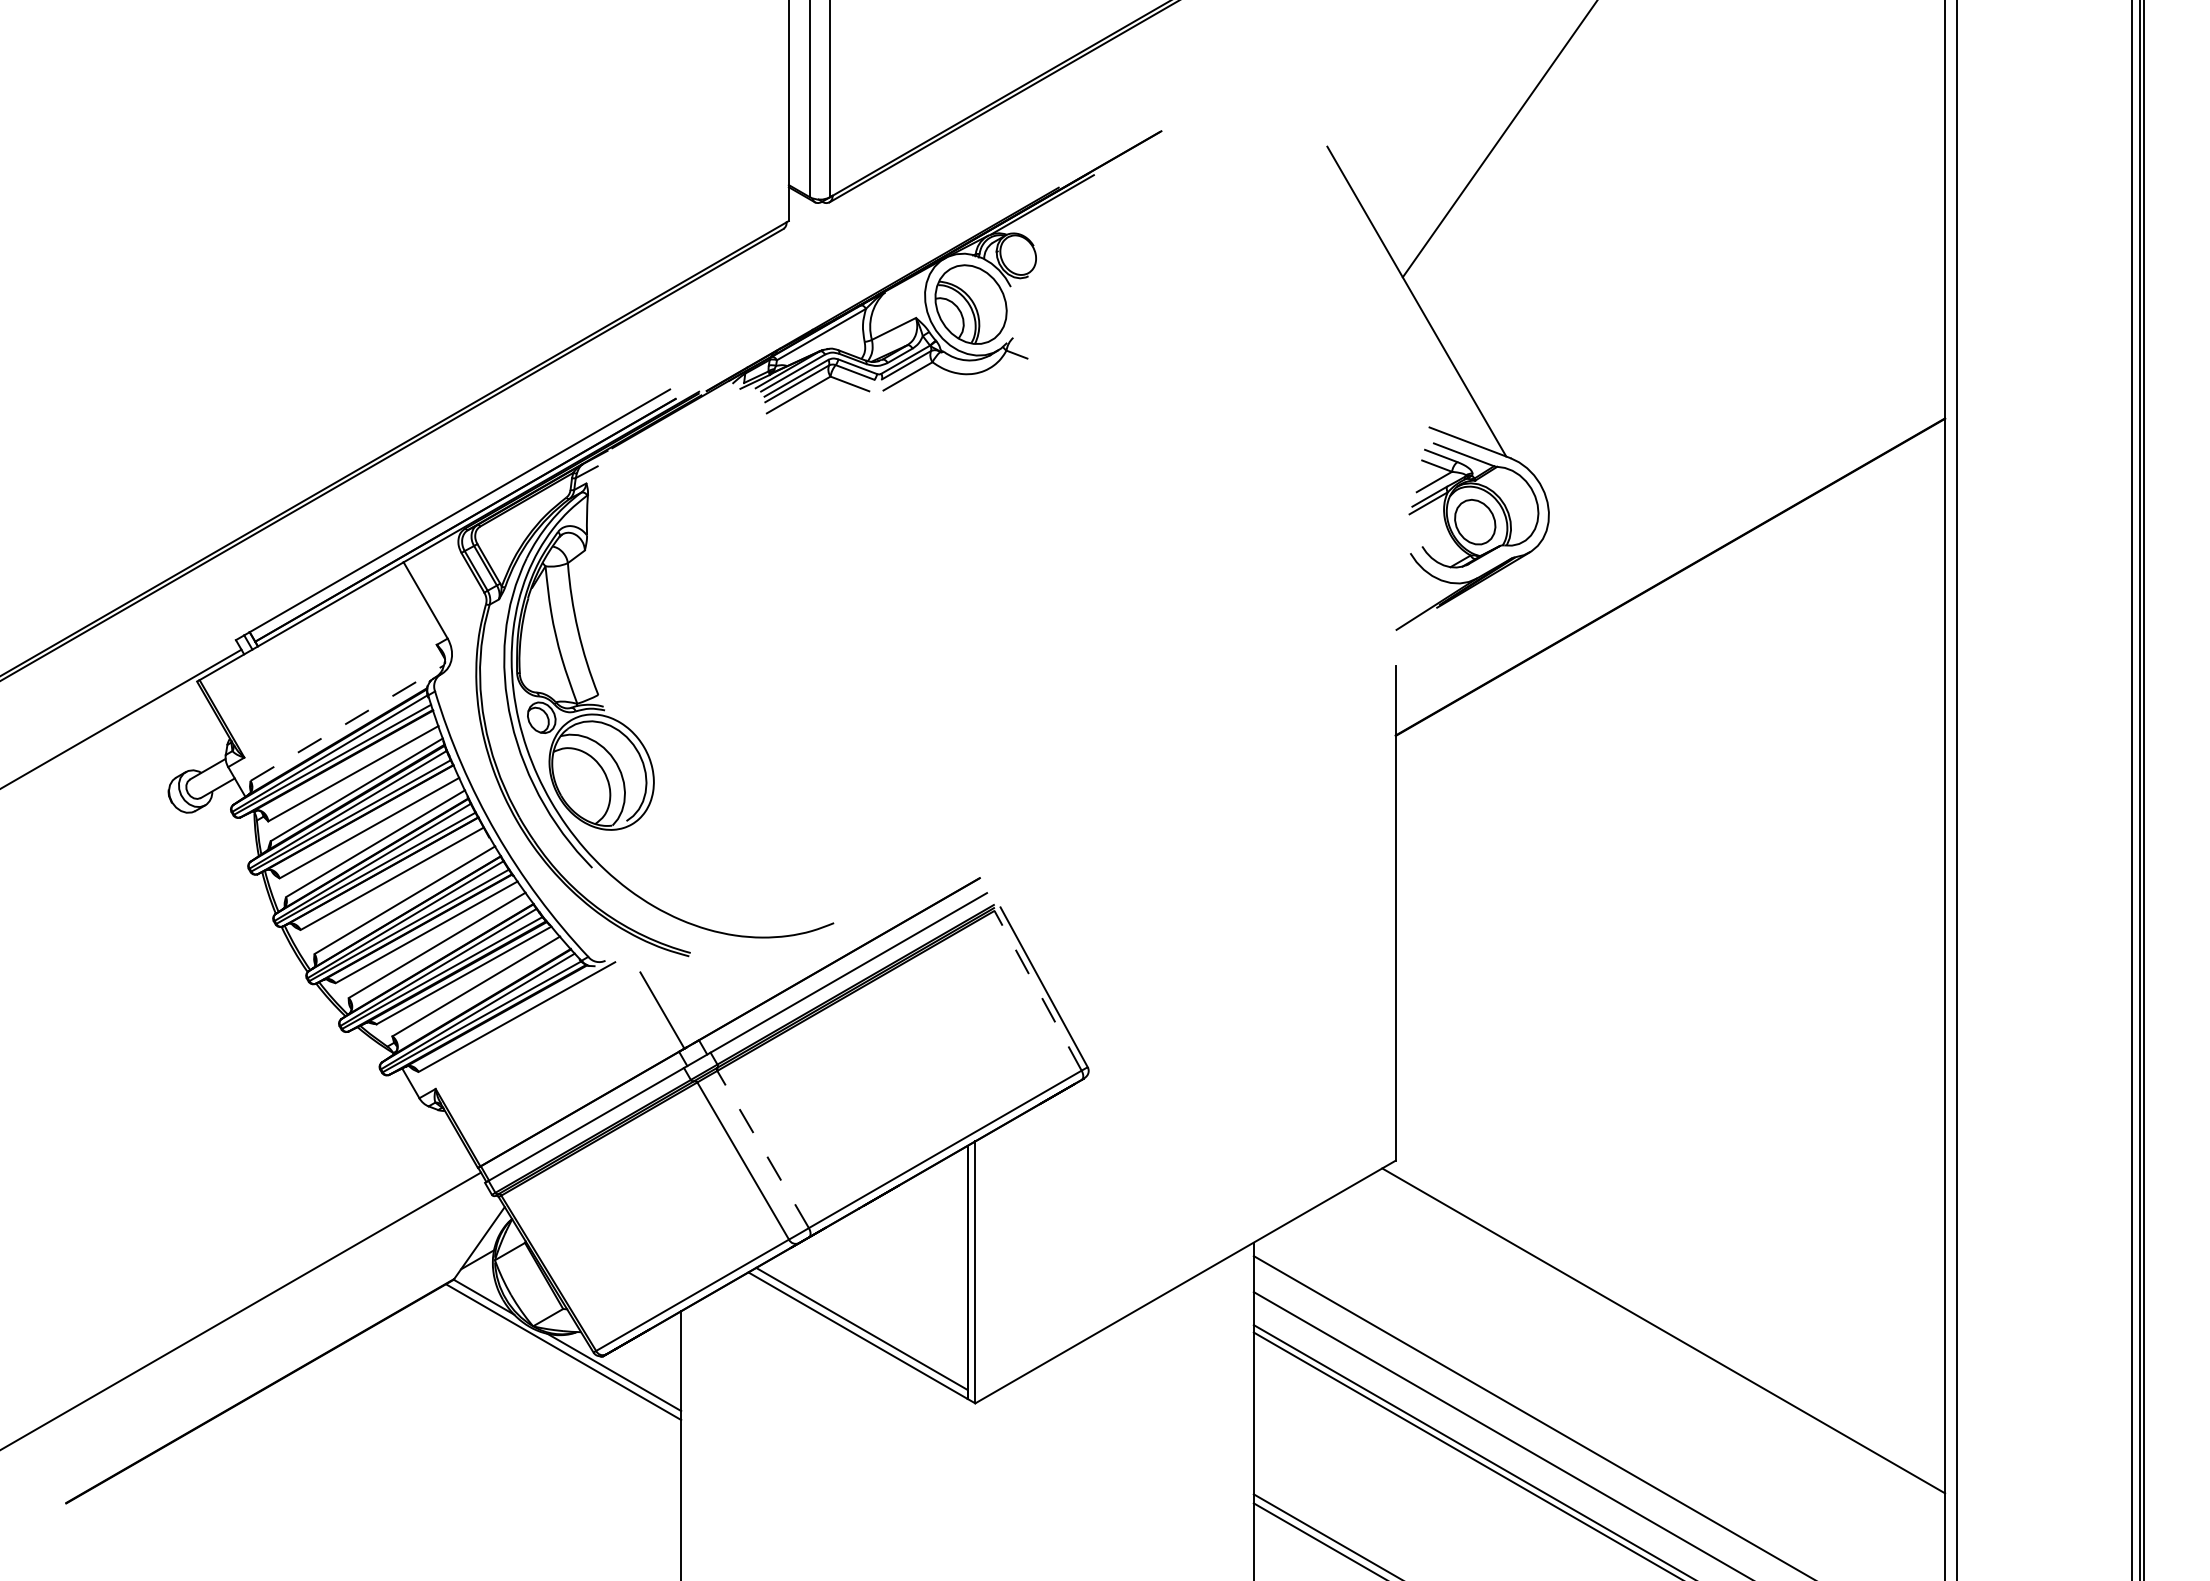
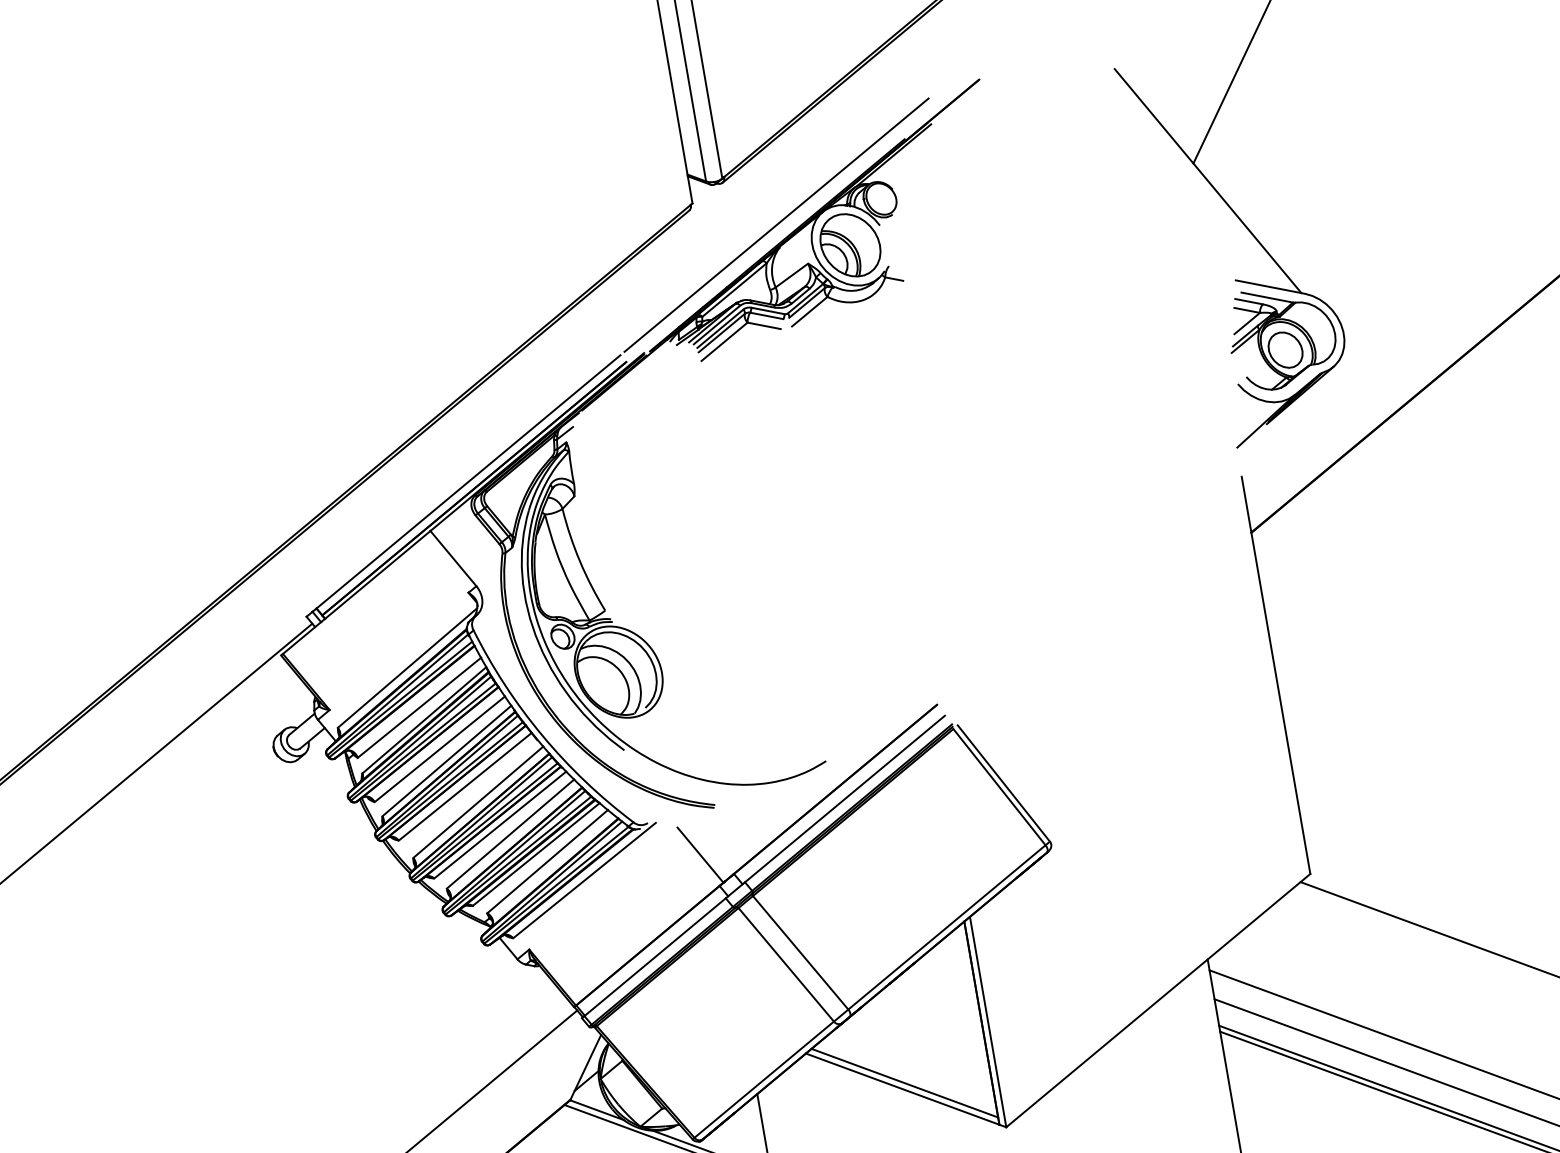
line: (885, 264) -> (776, 224), added
line: (347, 723) -> (407, 668), dashed -> solid
line: (1038, 990) -> (999, 786), dashed -> solid
line: (763, 1149) -> (800, 952), dashed -> solid

